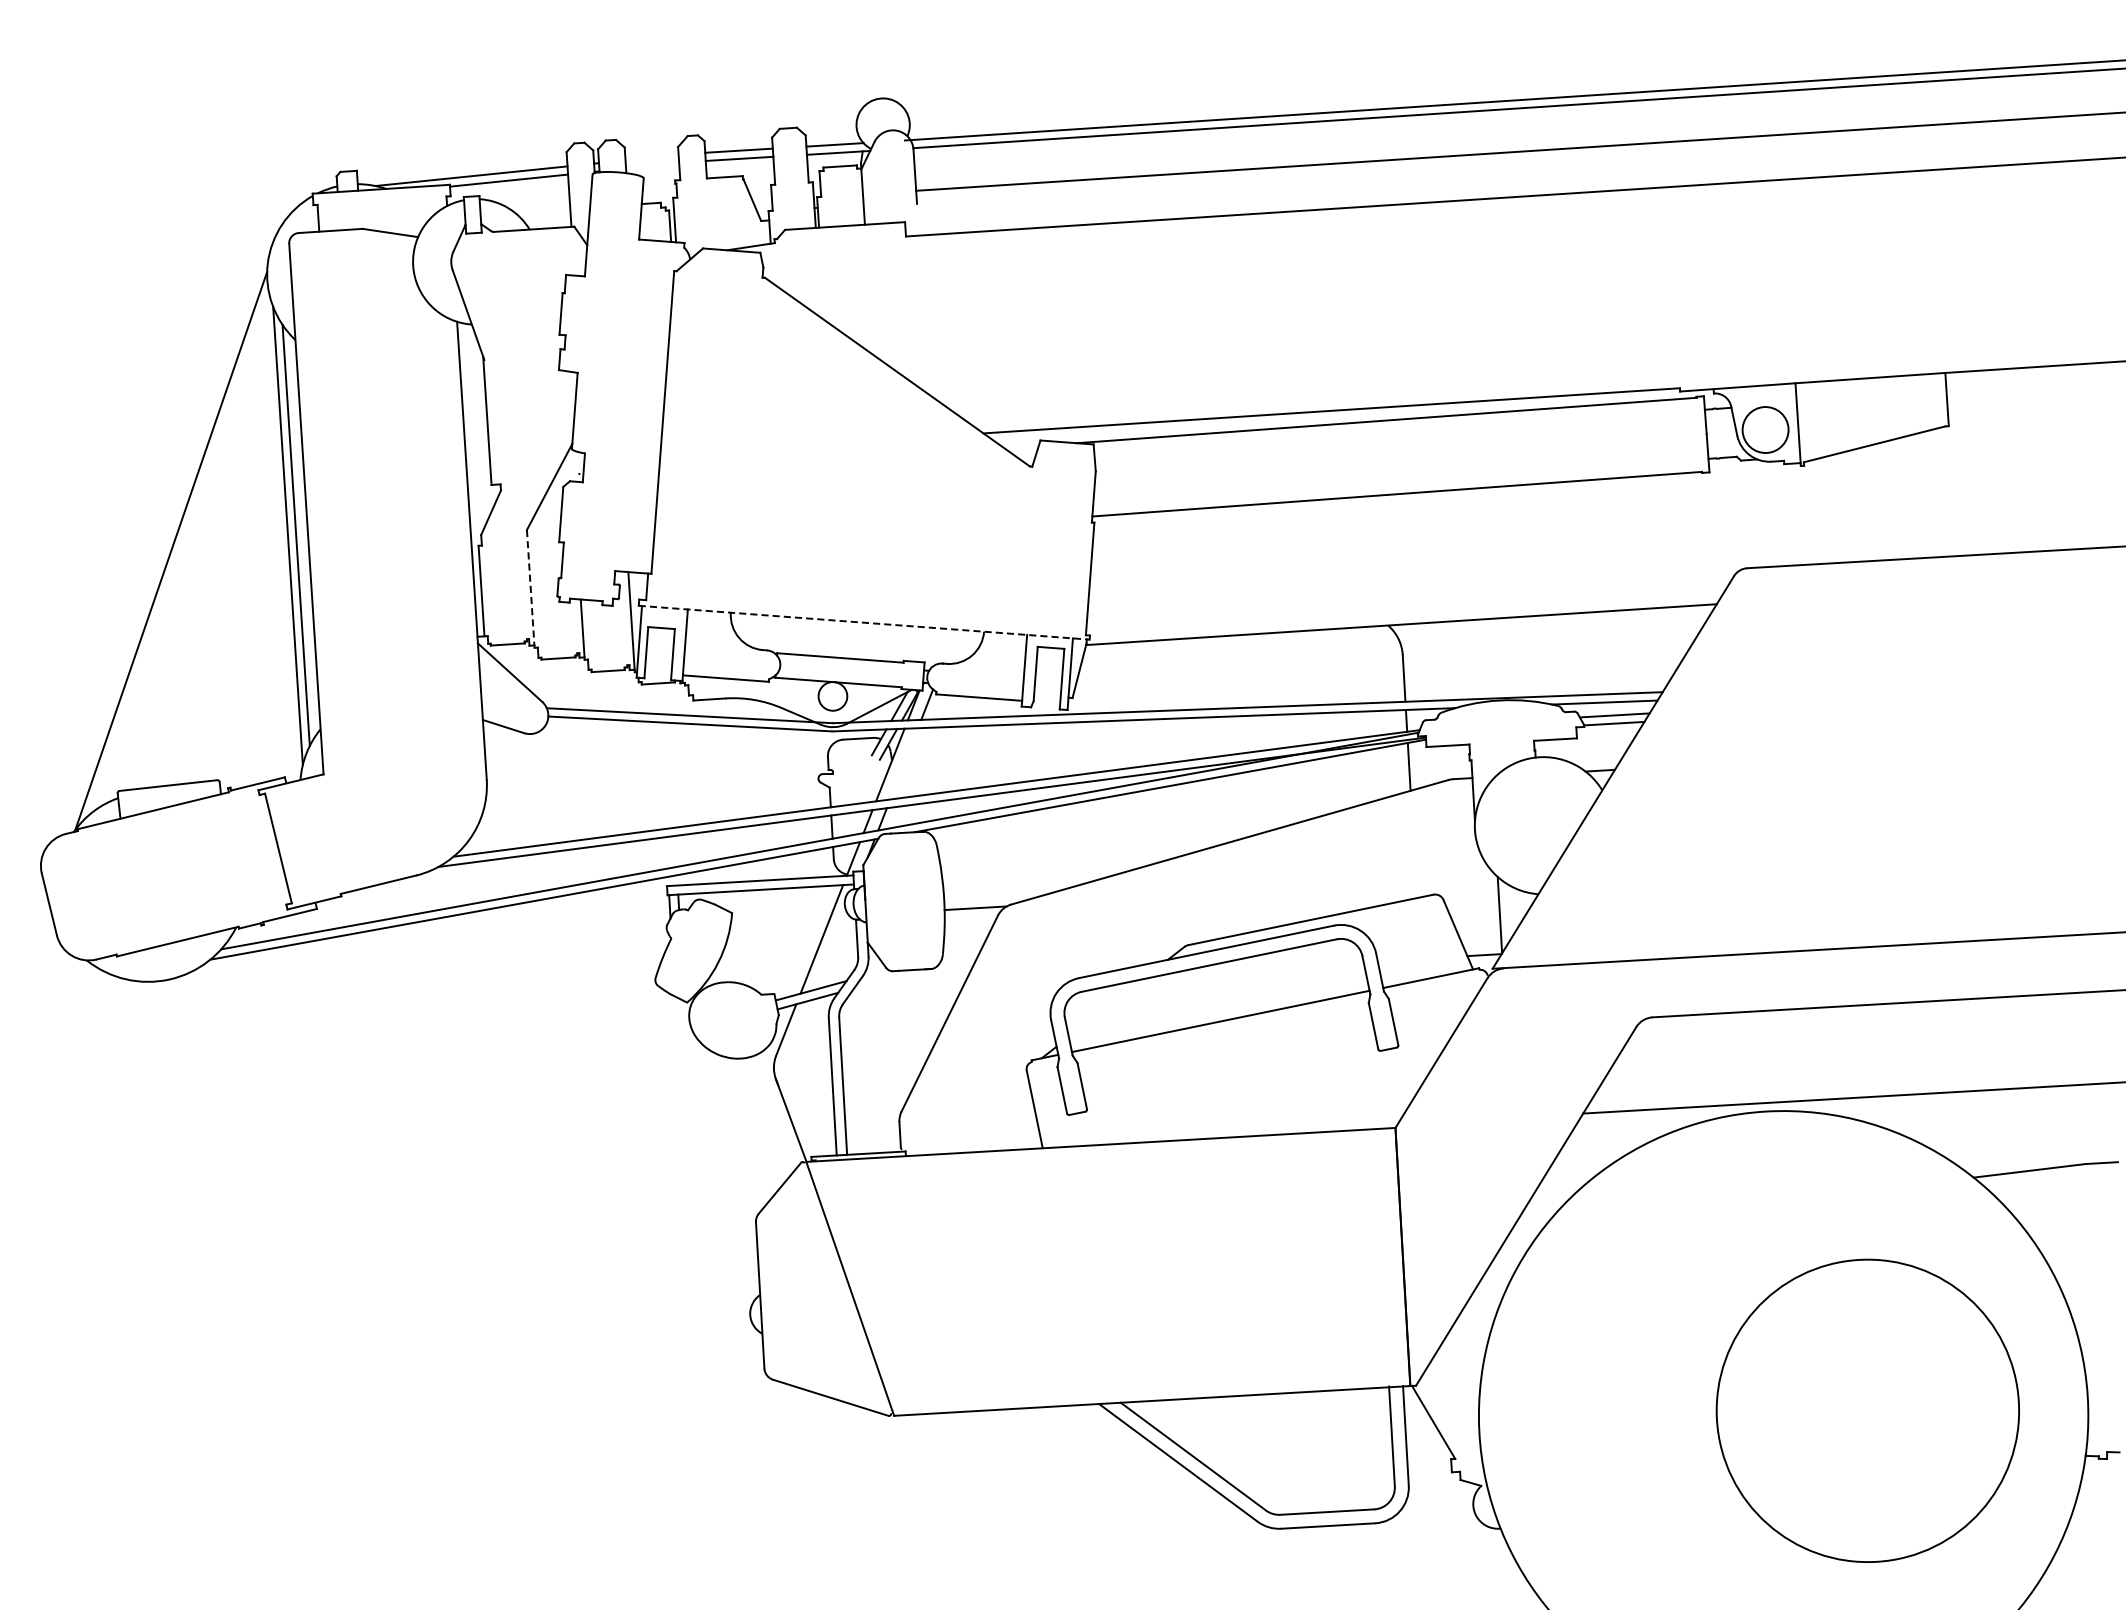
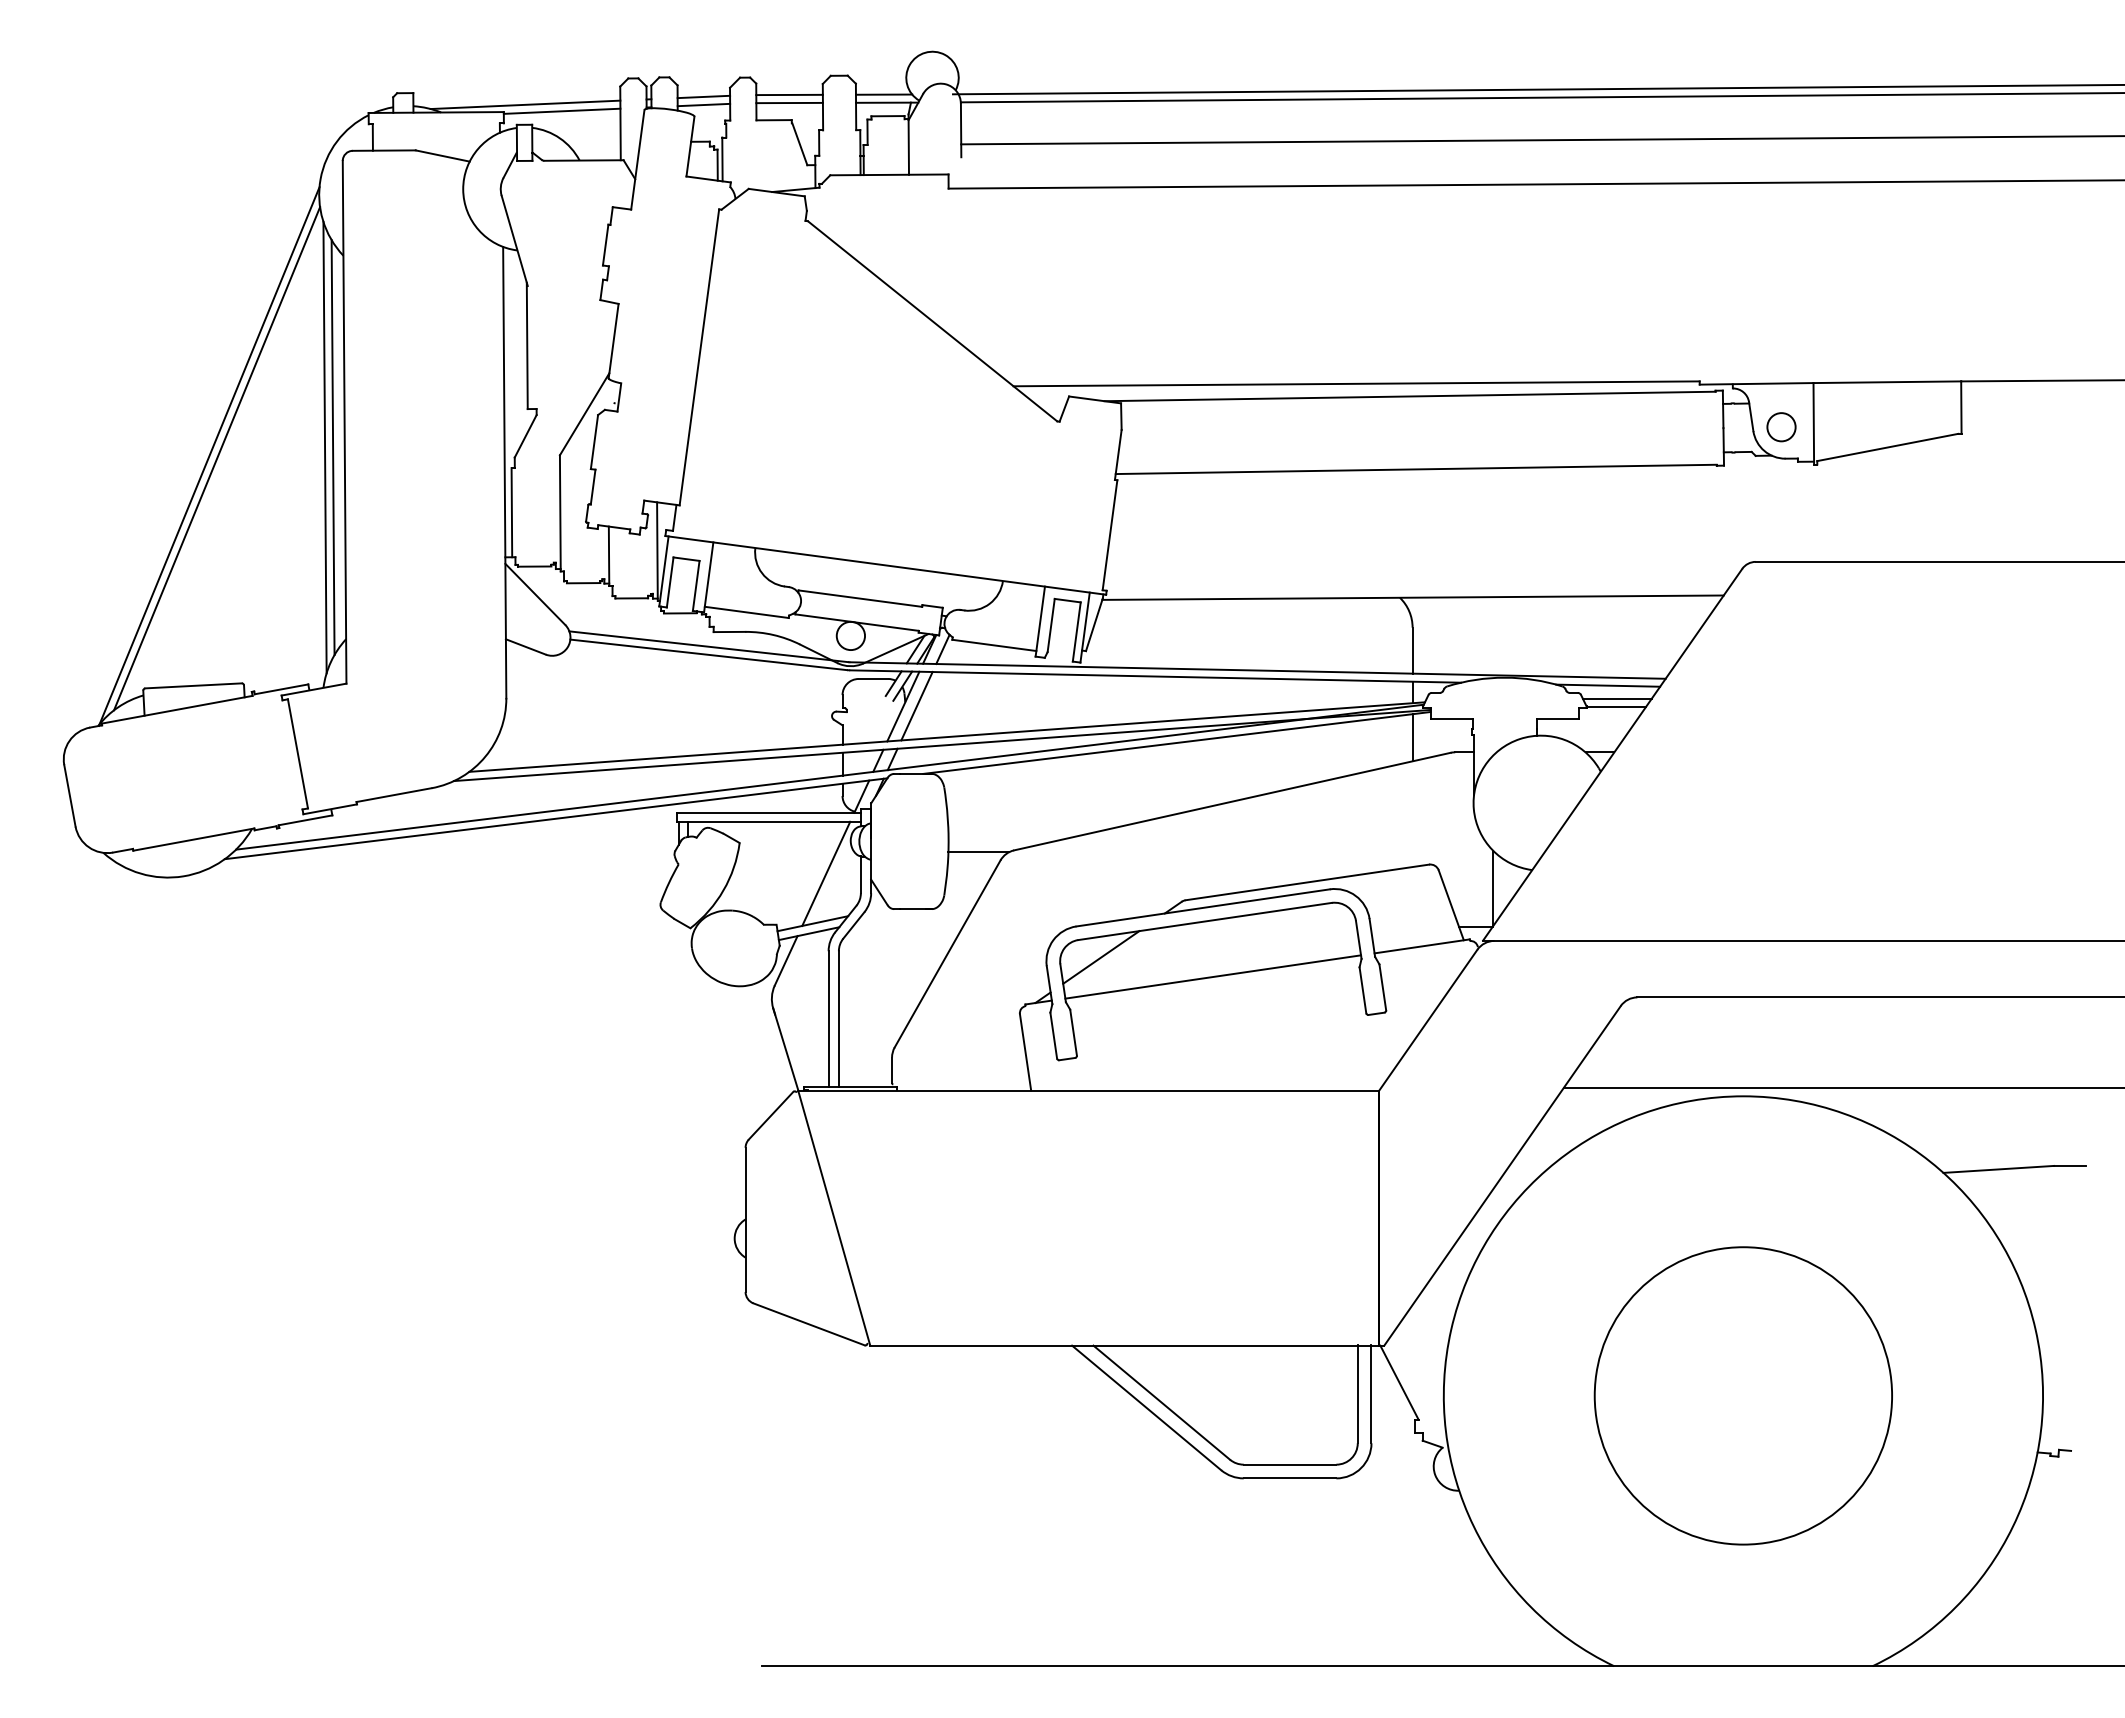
line: (651, 157) -> (703, 96), added
line: (652, 165) -> (703, 104), added
circle: (1765, 430) -> (1781, 427), size x0.62
line: (179, 553) -> (217, 458), added
line: (530, 589) -> (560, 513), dashed -> solid
line: (864, 622) -> (886, 565), dashed -> solid
line: (903, 764) -> (916, 706), added
line: (1106, 1008) -> (1101, 957), added
circle: (1866, 1410) -> (1742, 1395), moved

